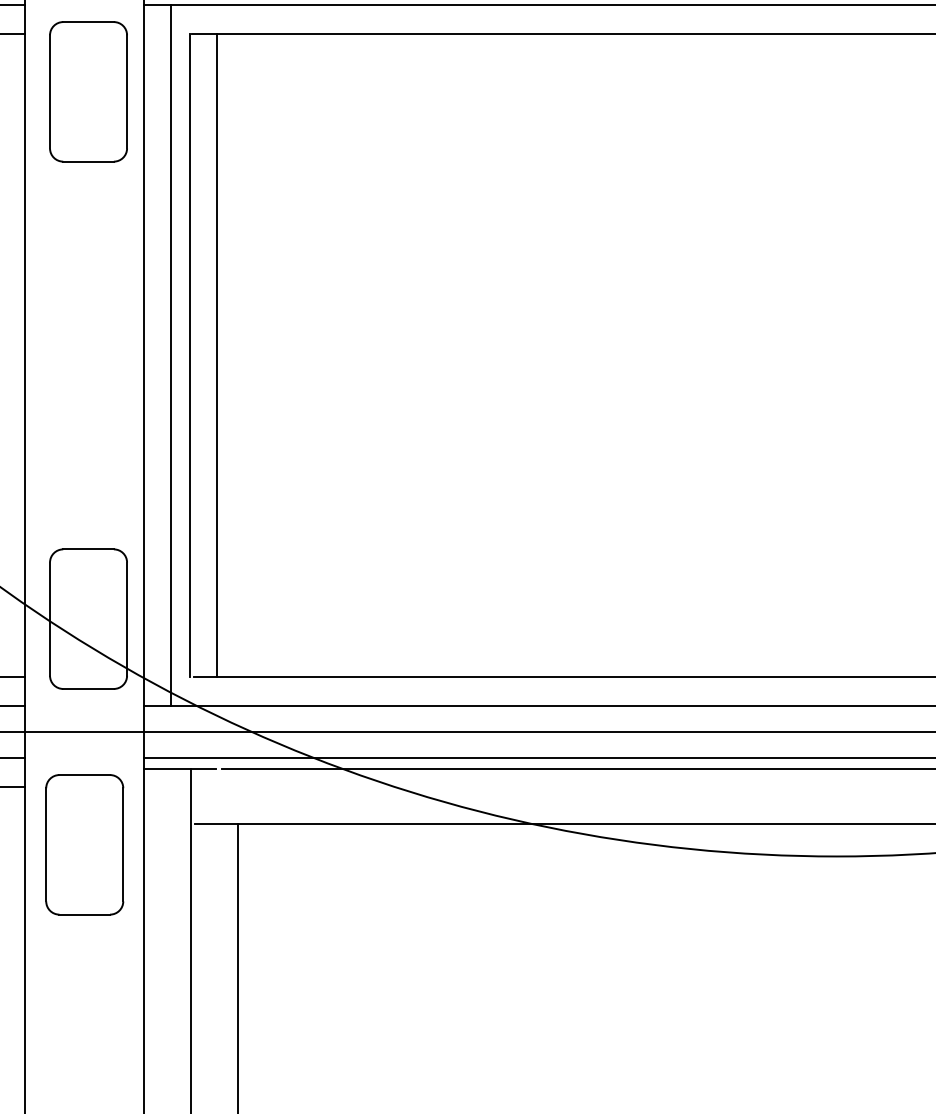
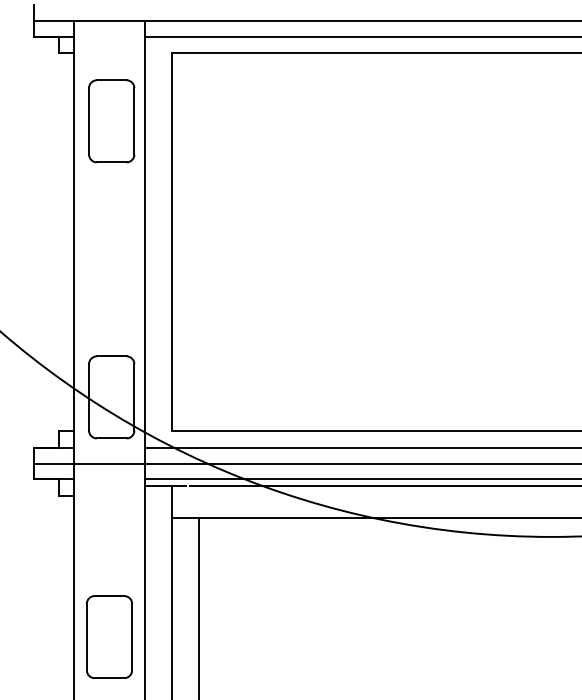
part: (88, 92) -> (111, 121), moved
line: (171, 355) -> (160, 242), removed
line: (217, 355) -> (187, 242), removed
part: (84, 843) -> (109, 636), moved

